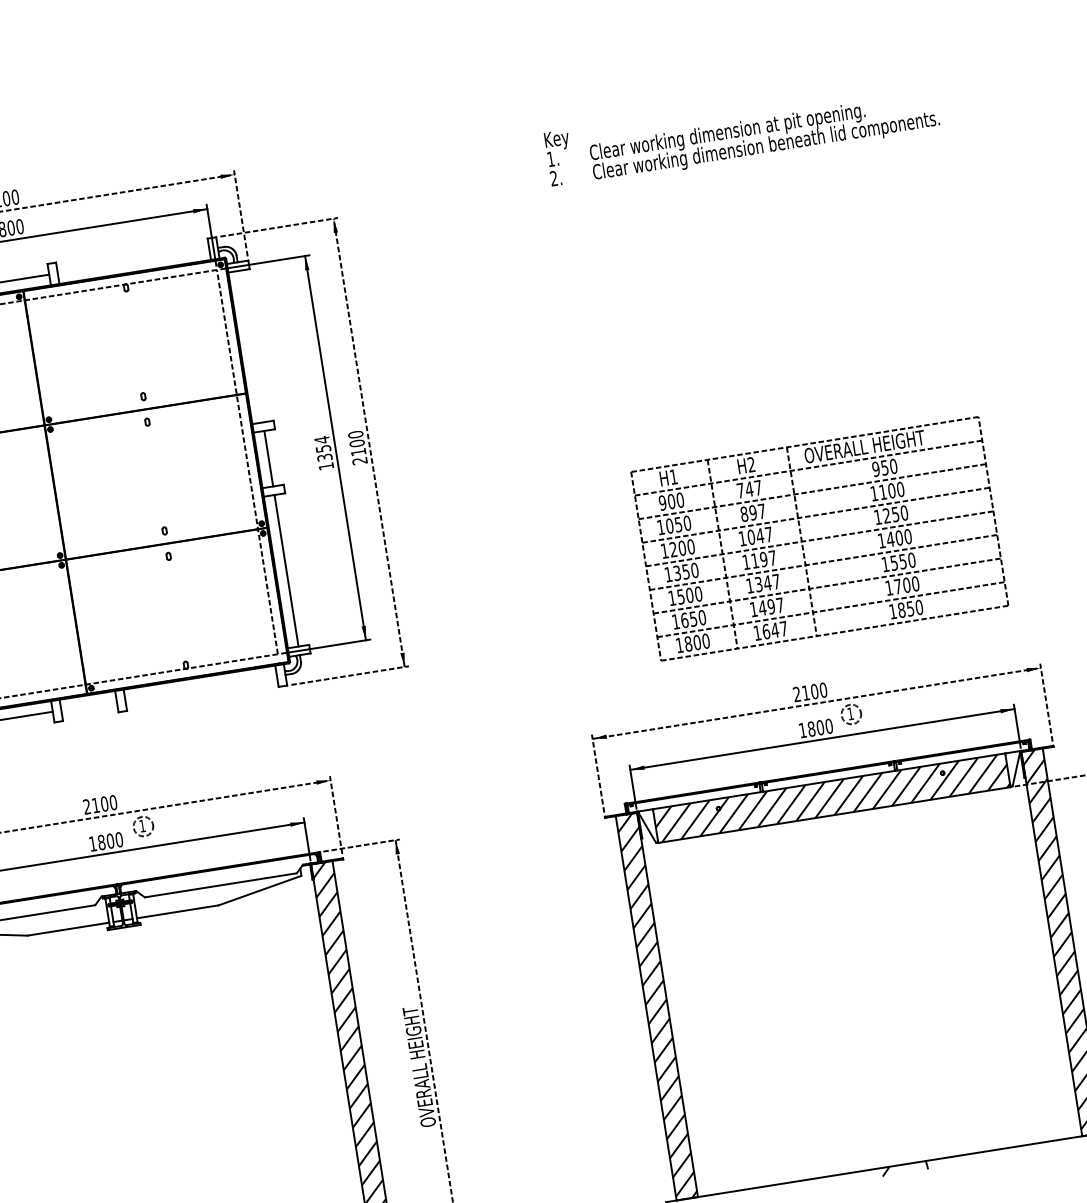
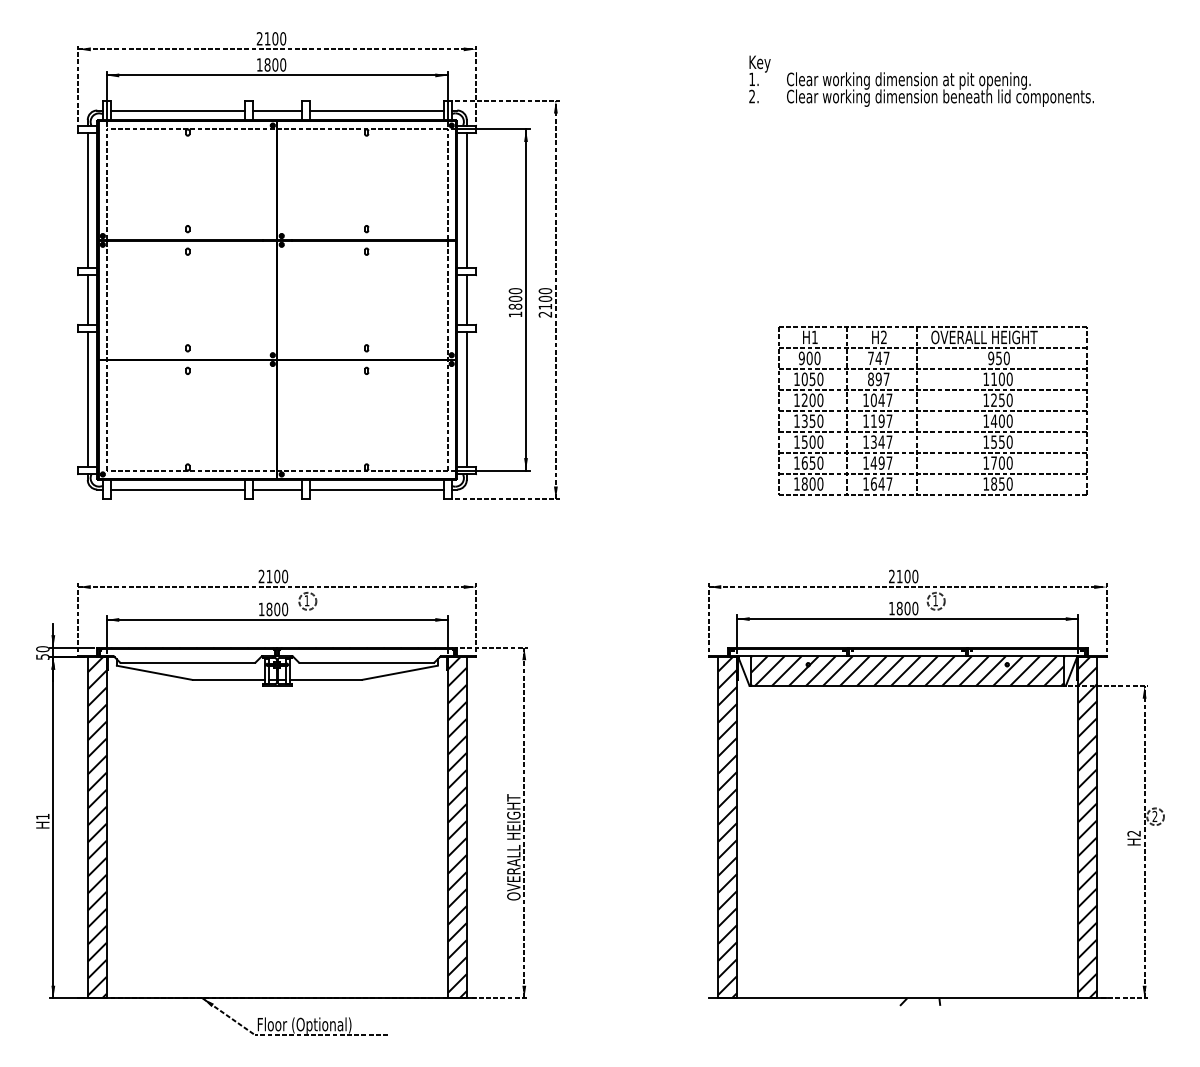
line: (133, 261) -> (376, 110), added
line: (250, 346) -> (466, 200), added
text: (323, 448) -> (515, 298), 1354 -> 1800
part: (819, 538) -> (932, 410), moved
line: (200, 688) -> (376, 489), added
line: (88, 706) -> (276, 489), added

